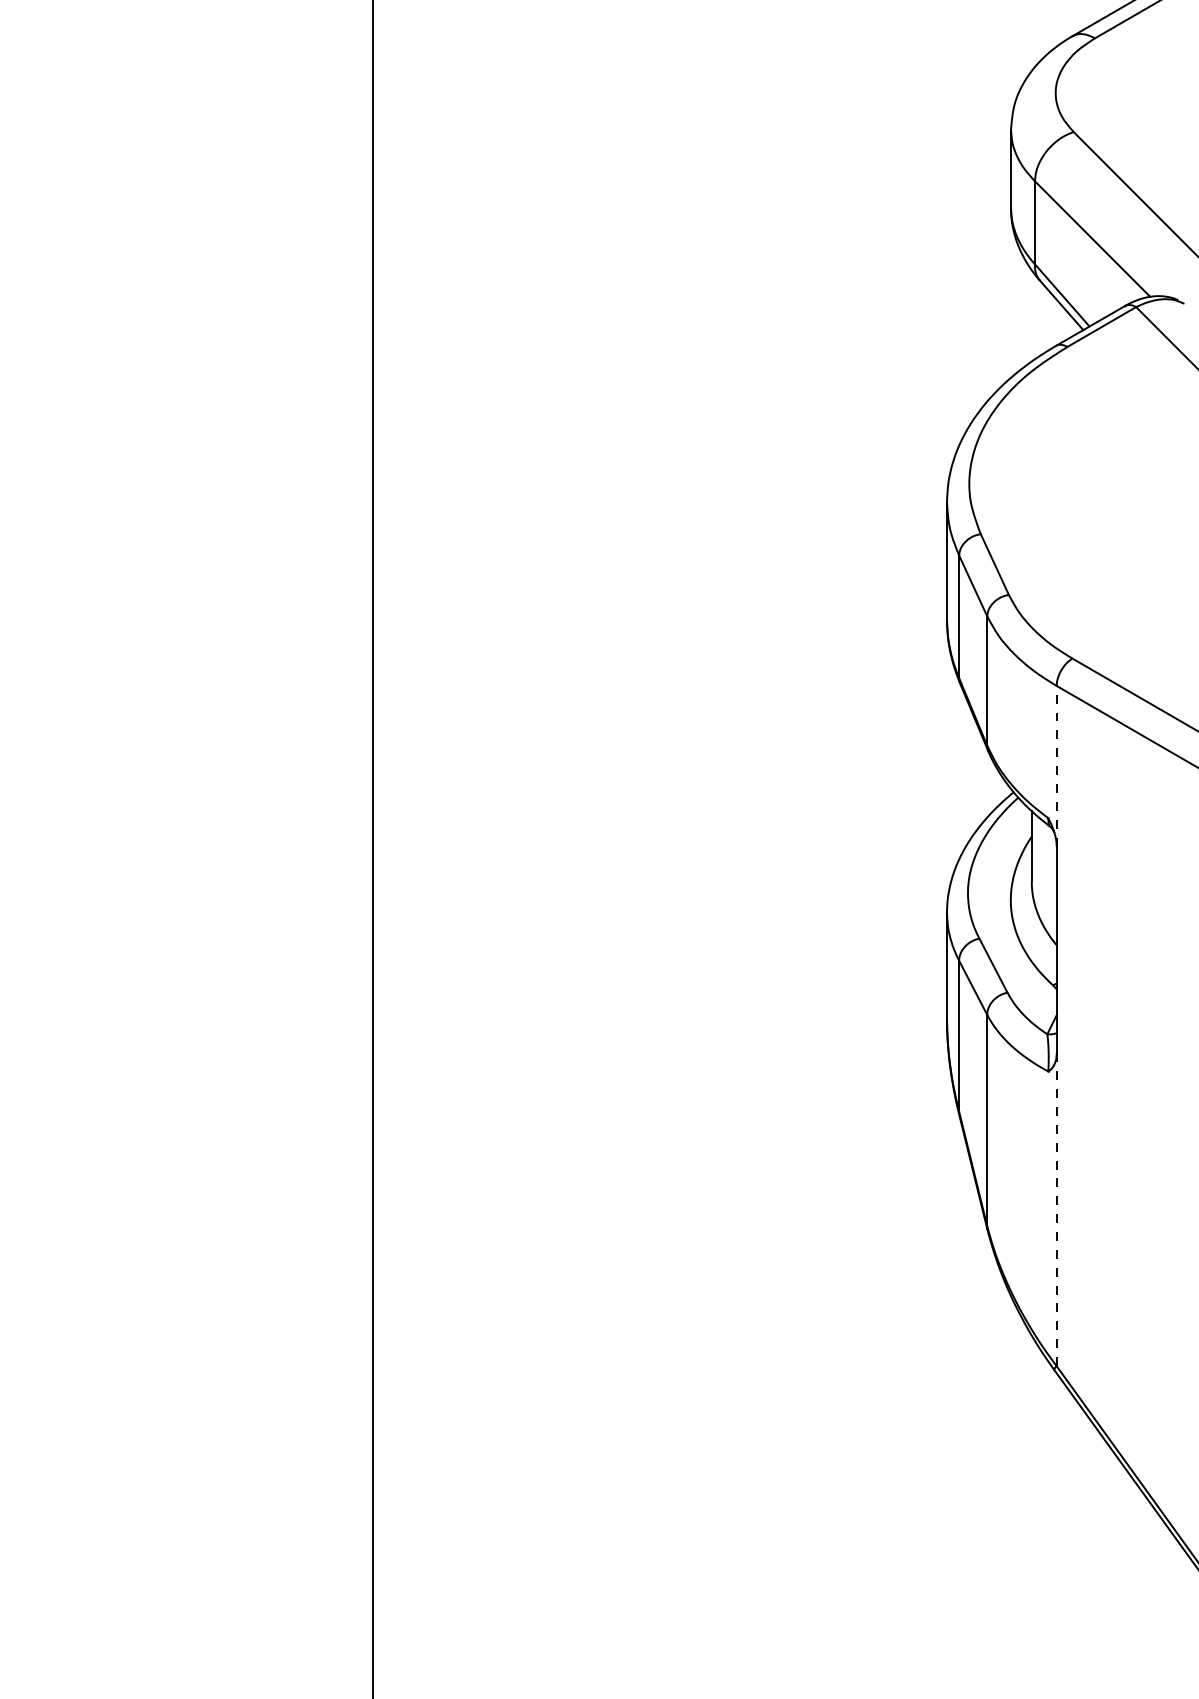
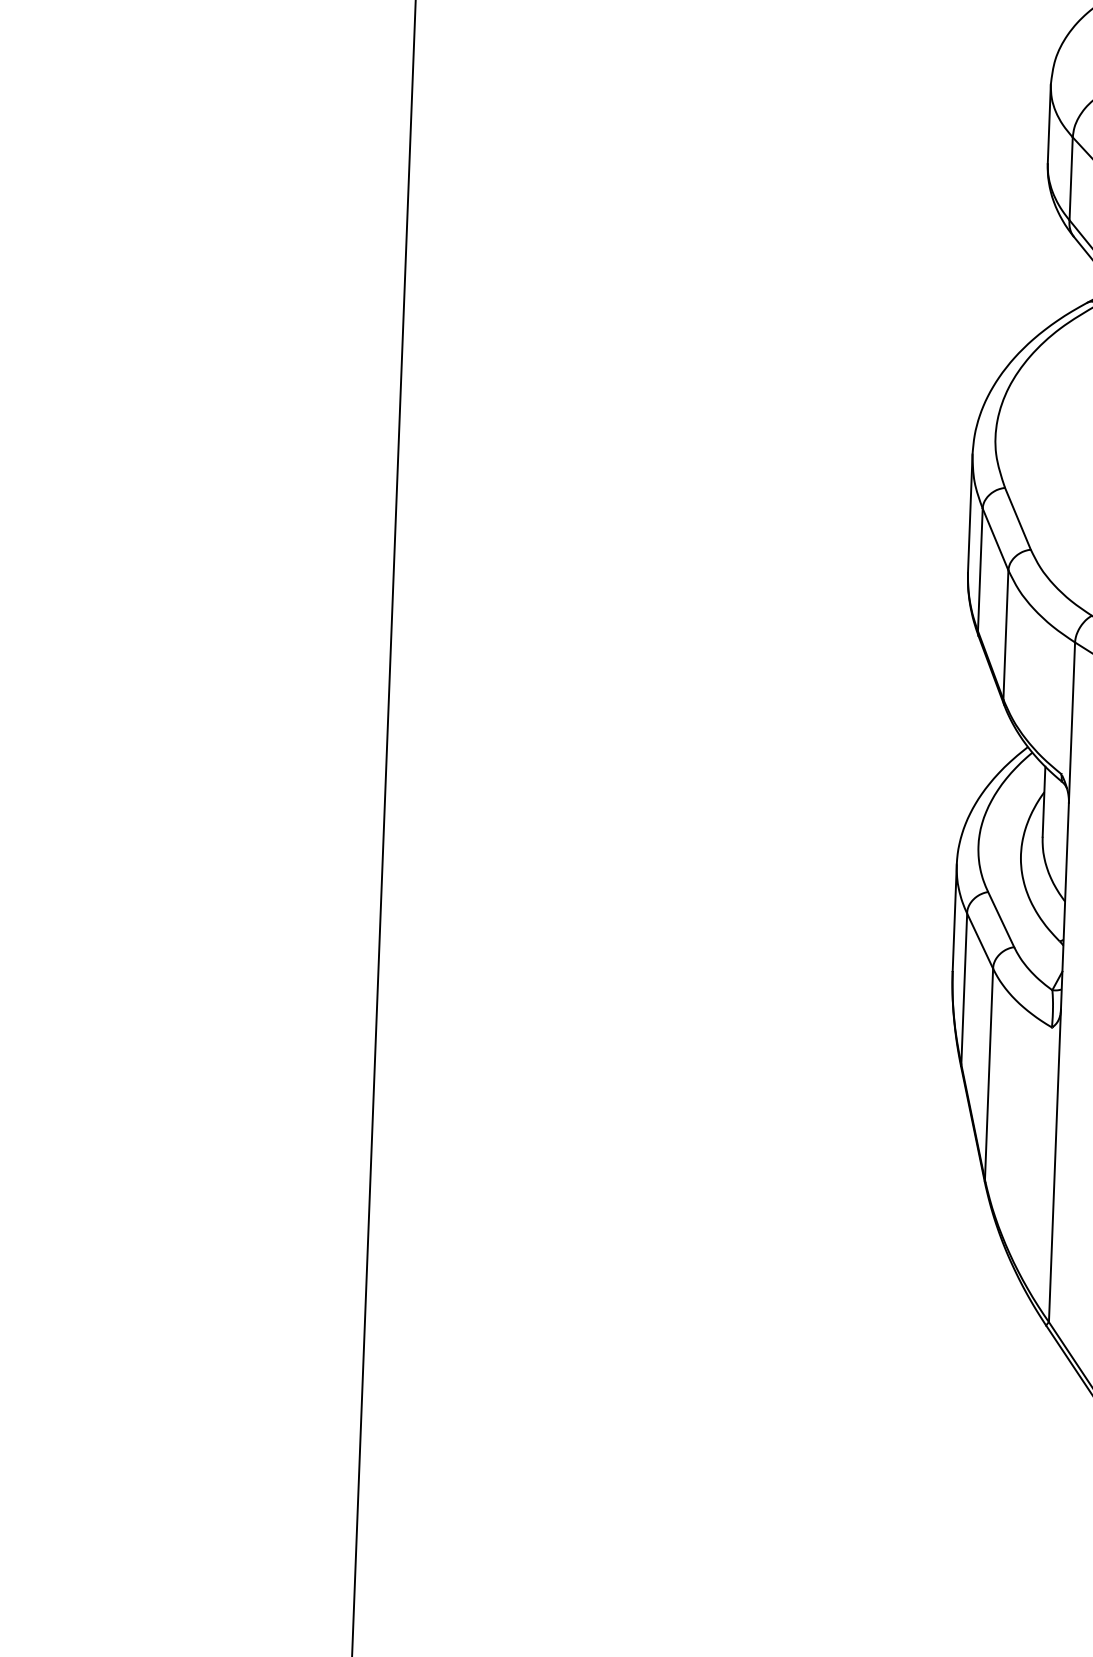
line: (1056, 765) -> (1071, 721), dashed -> solid
line: (1056, 1210) -> (1054, 1166), dashed -> solid

